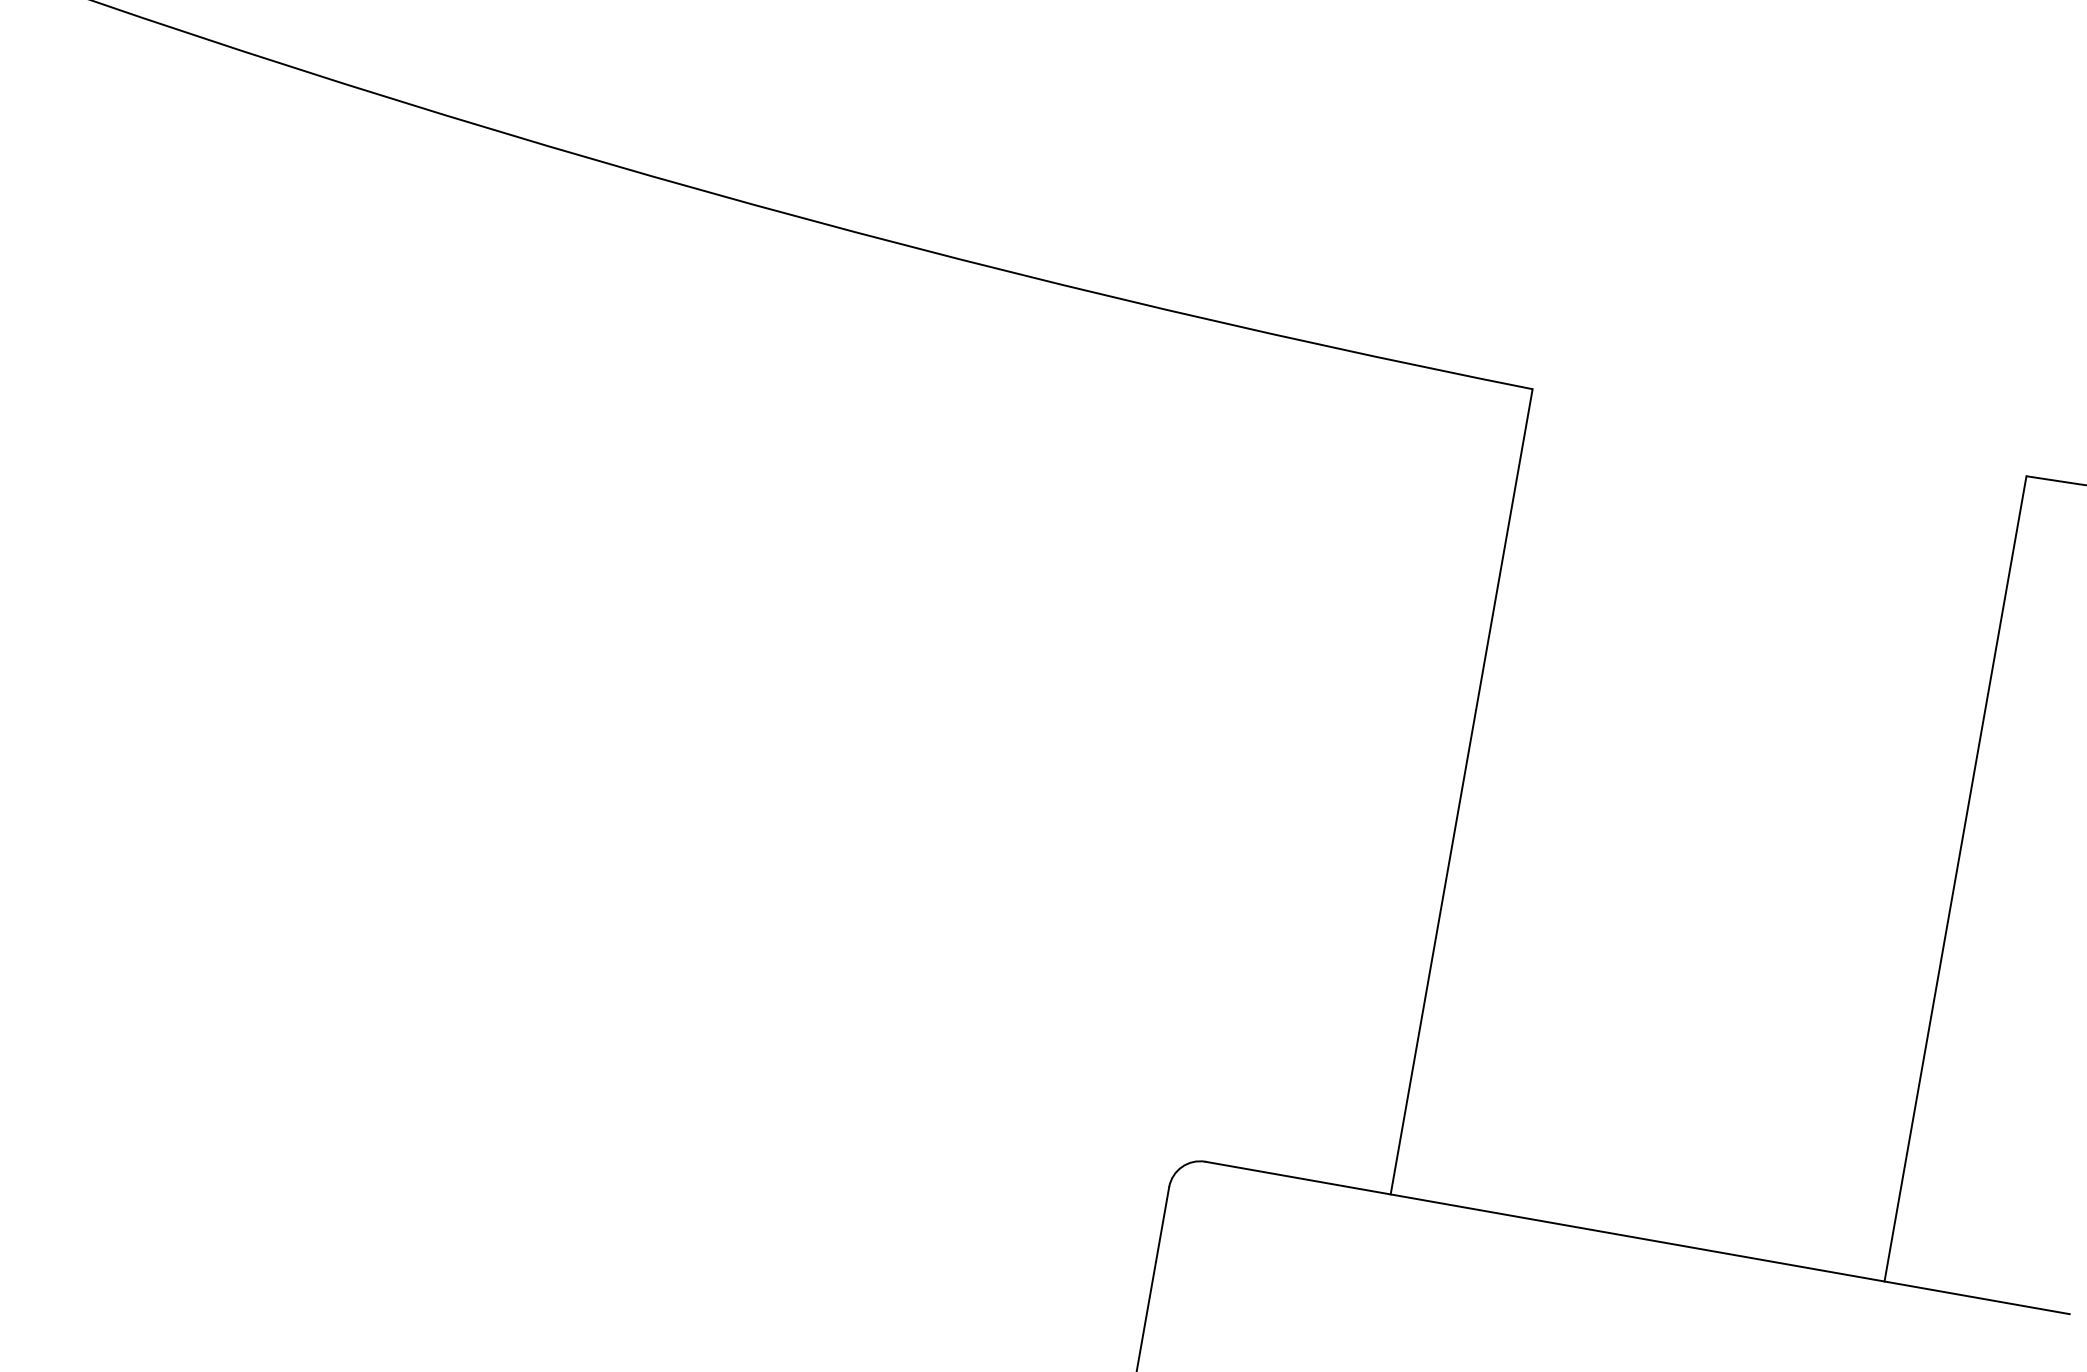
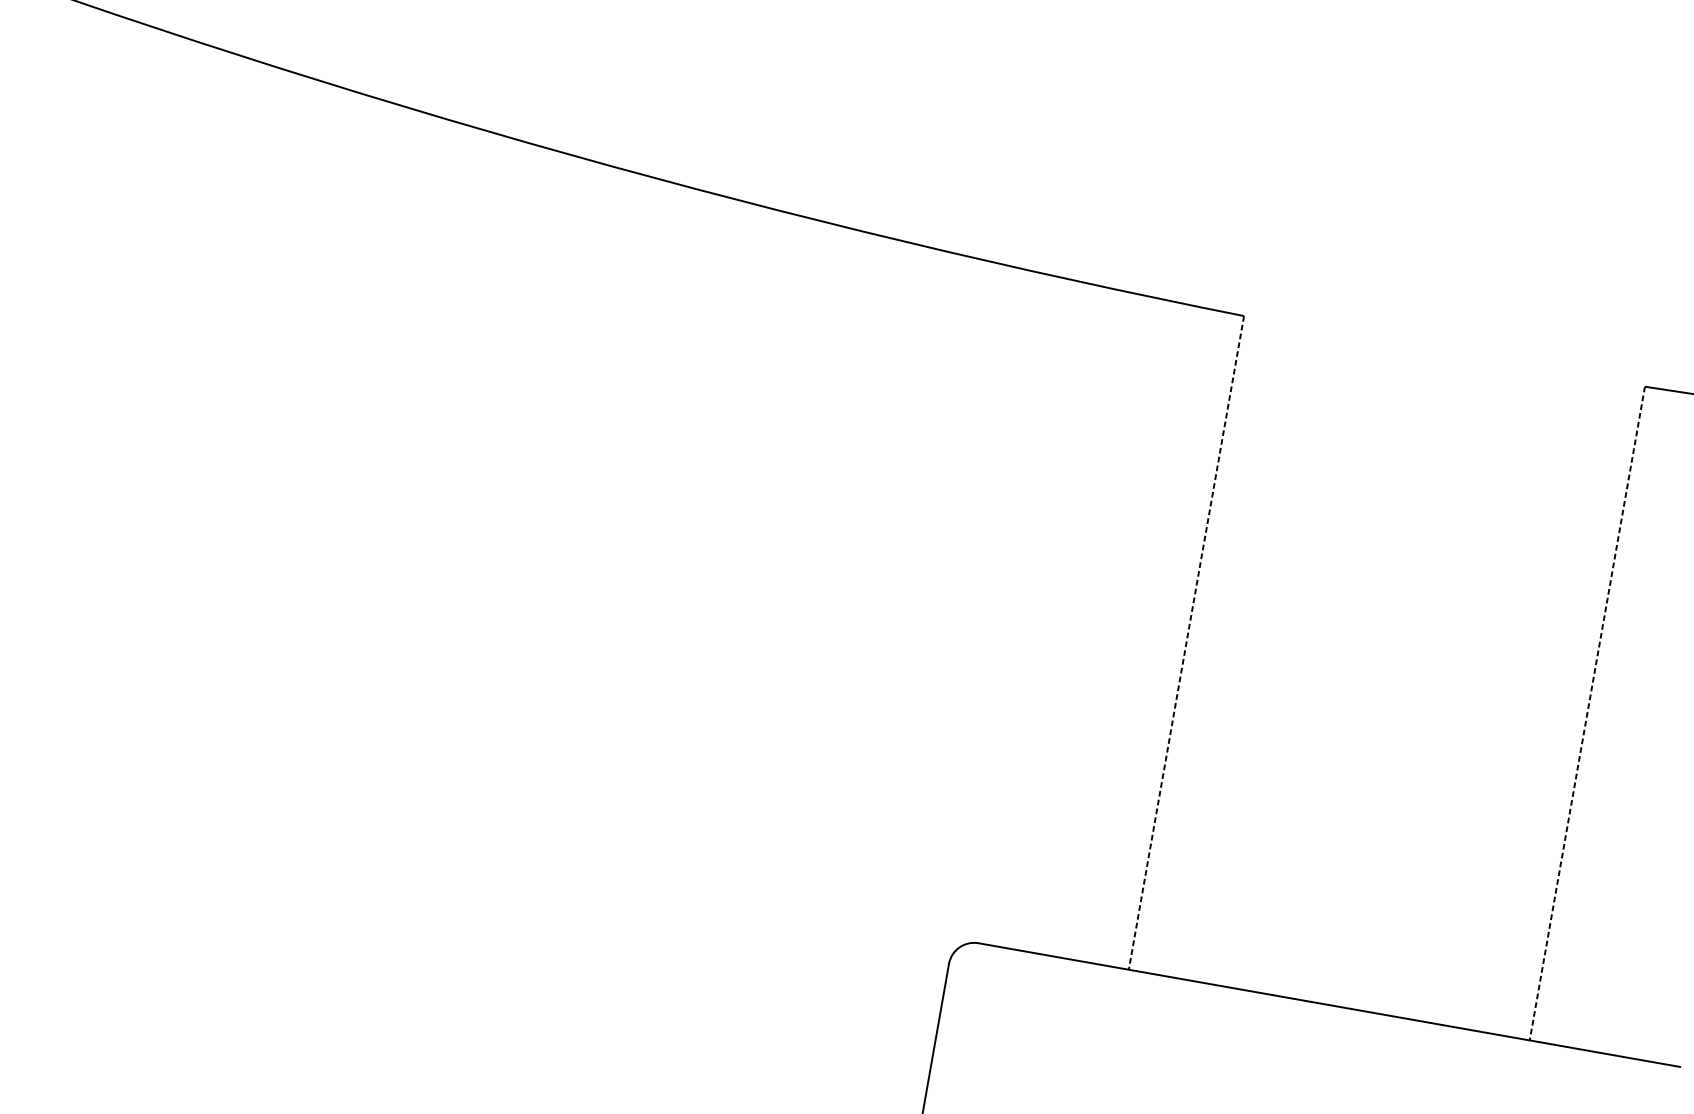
line: (1461, 791) -> (1186, 642), solid -> dashed
line: (1955, 878) -> (1587, 713), solid -> dashed

